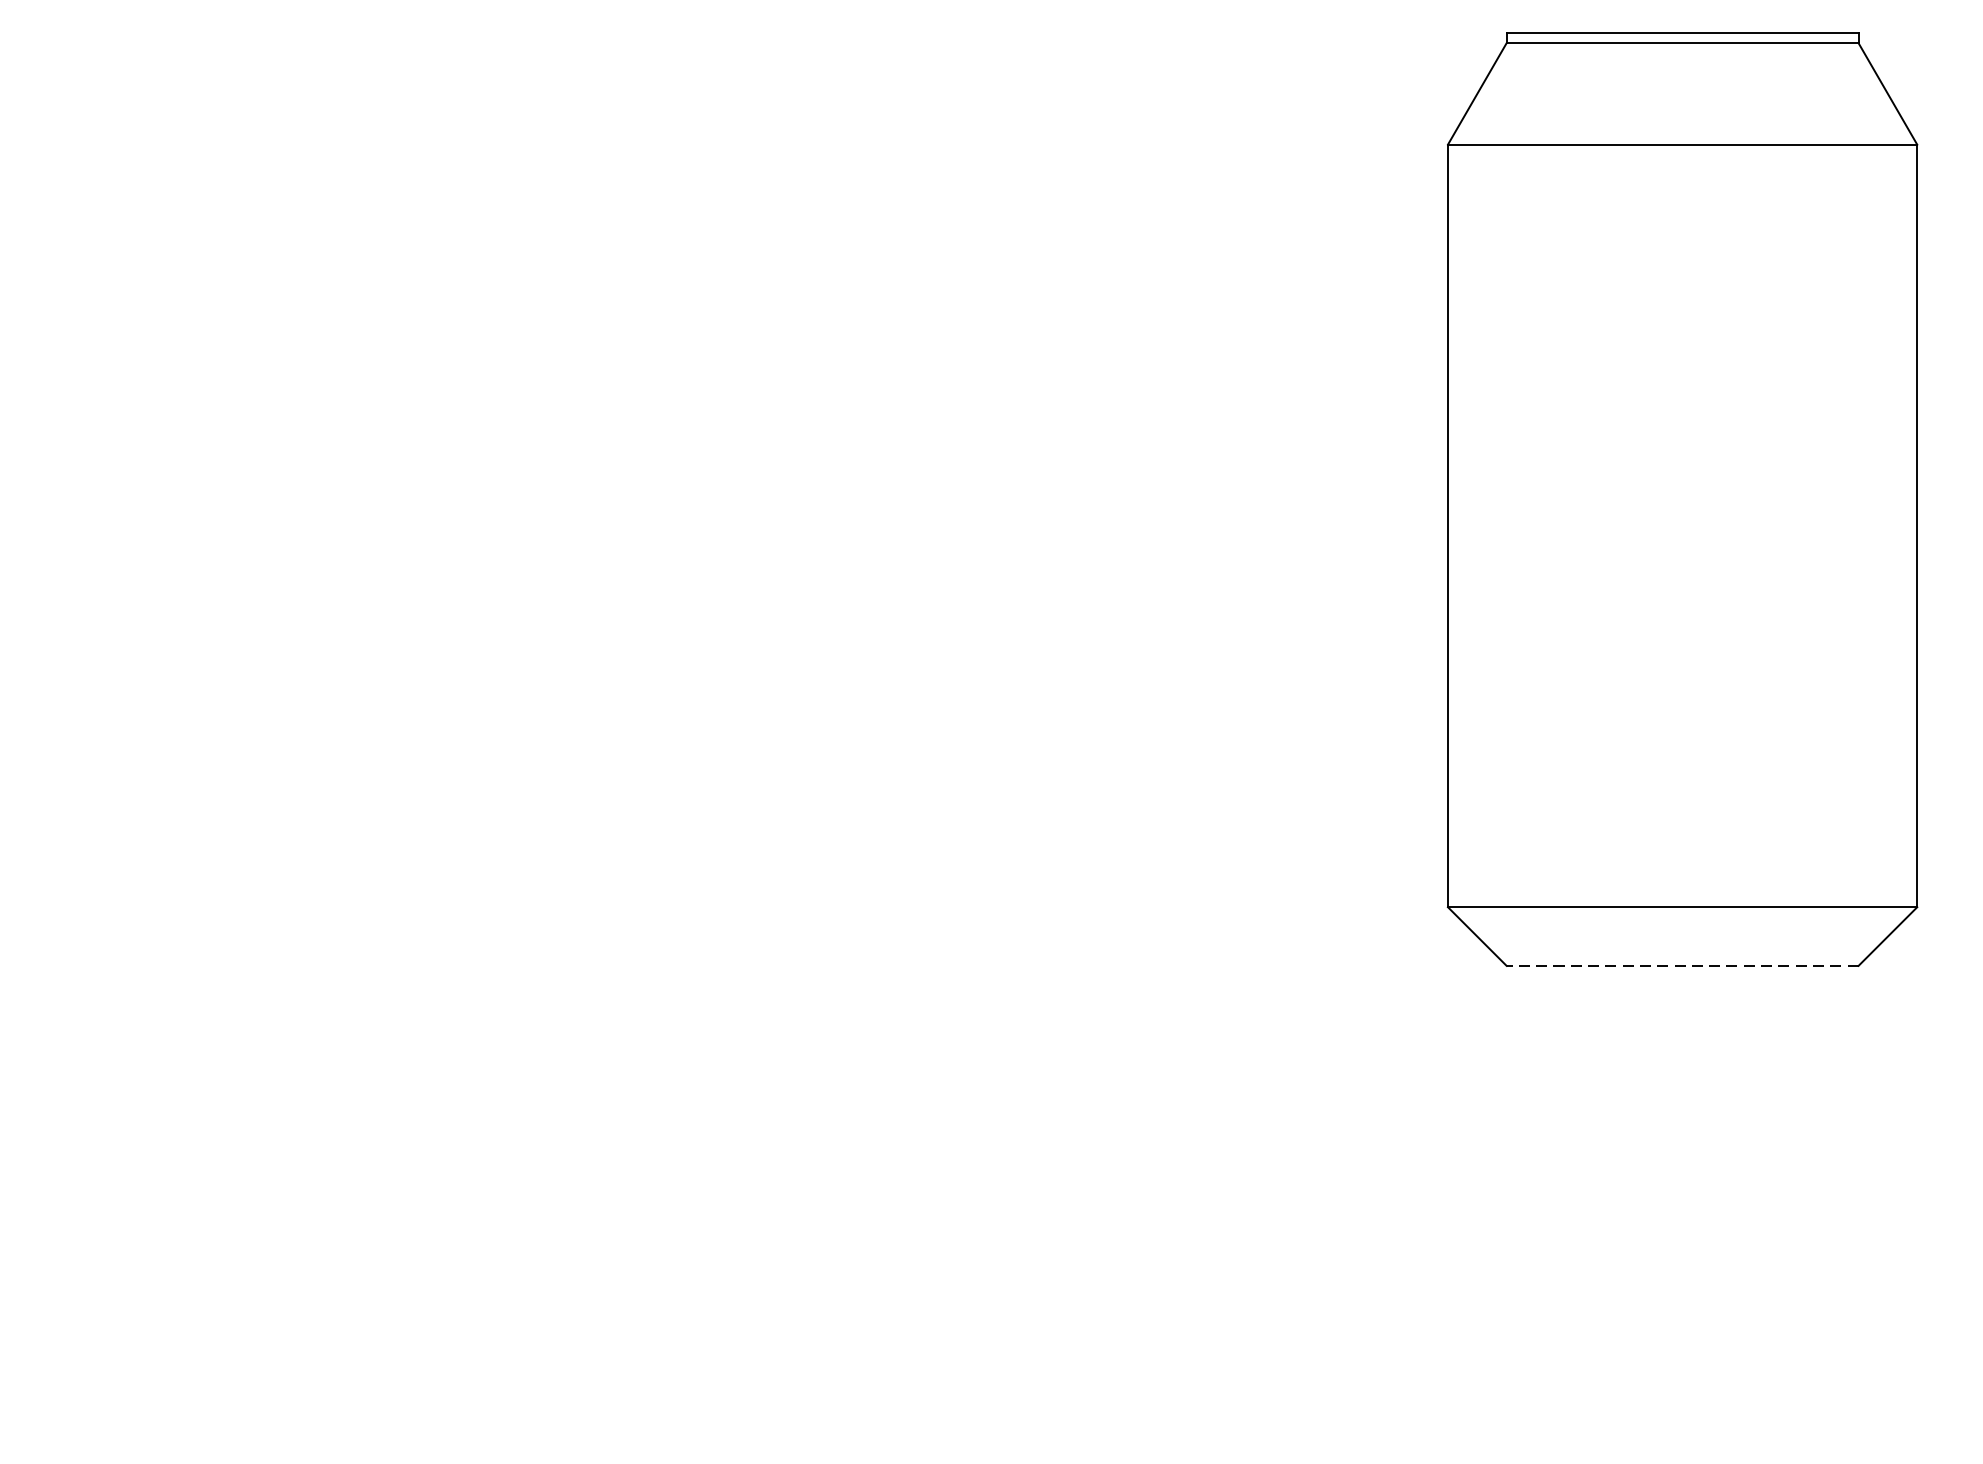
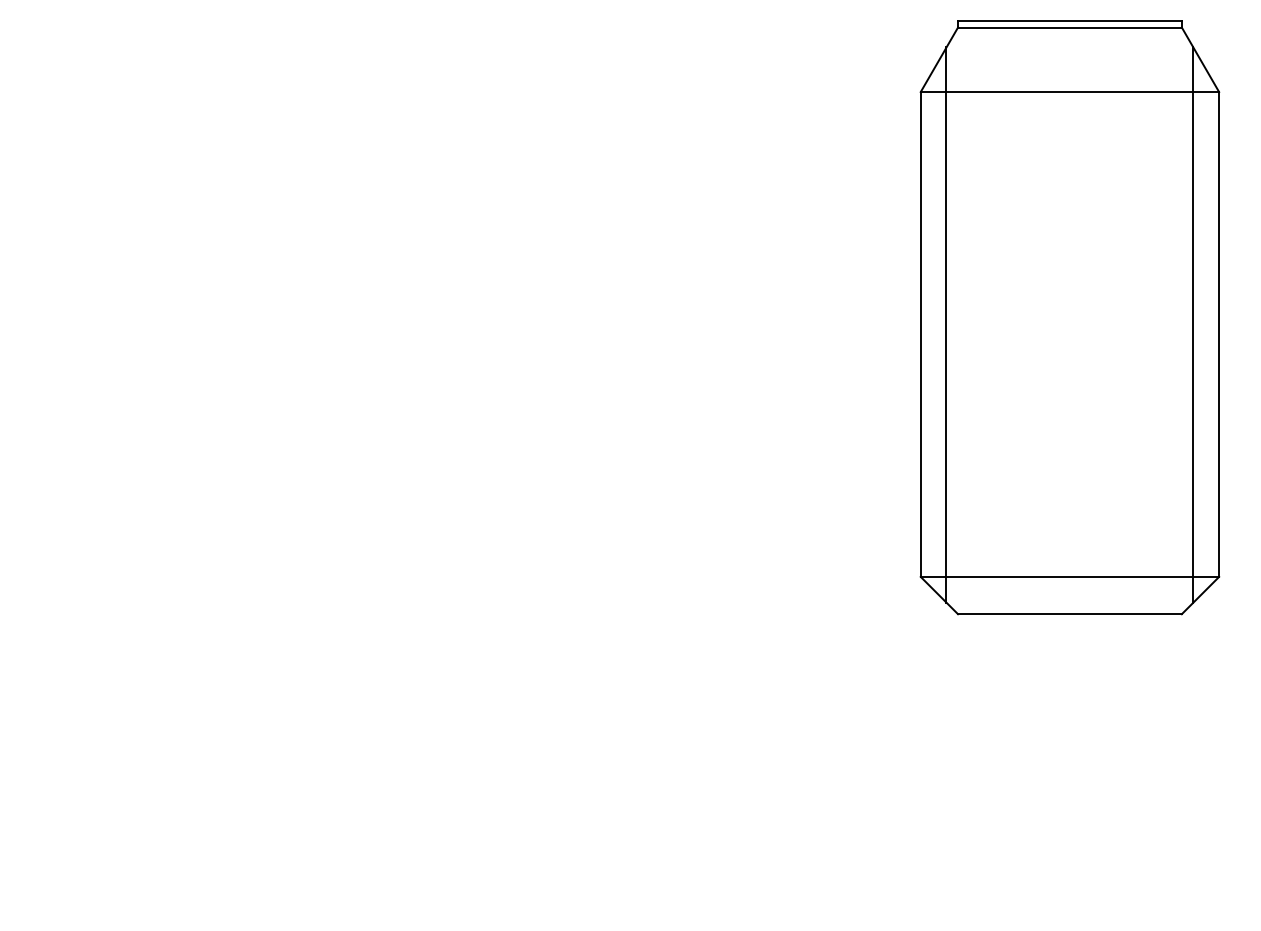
line: (1488, 510) -> (946, 324), added
line: (1876, 510) -> (1193, 324), added
line: (1681, 966) -> (1069, 614), dashed -> solid

